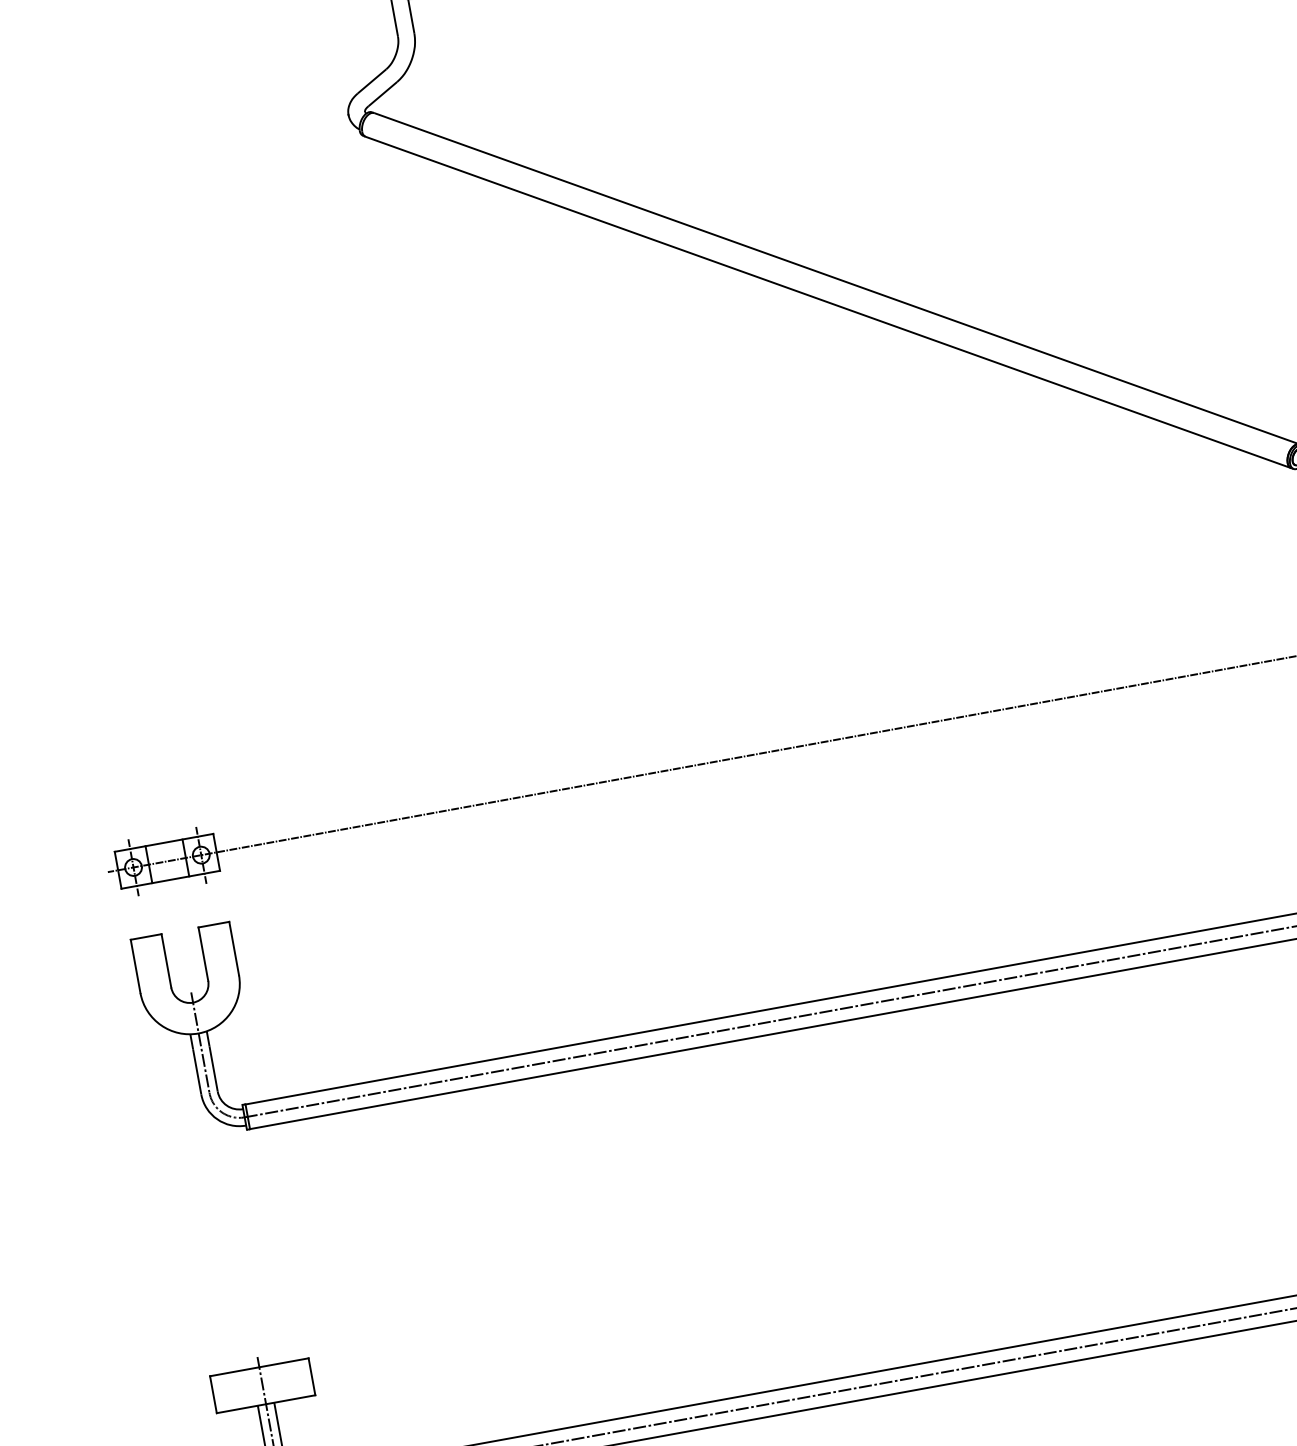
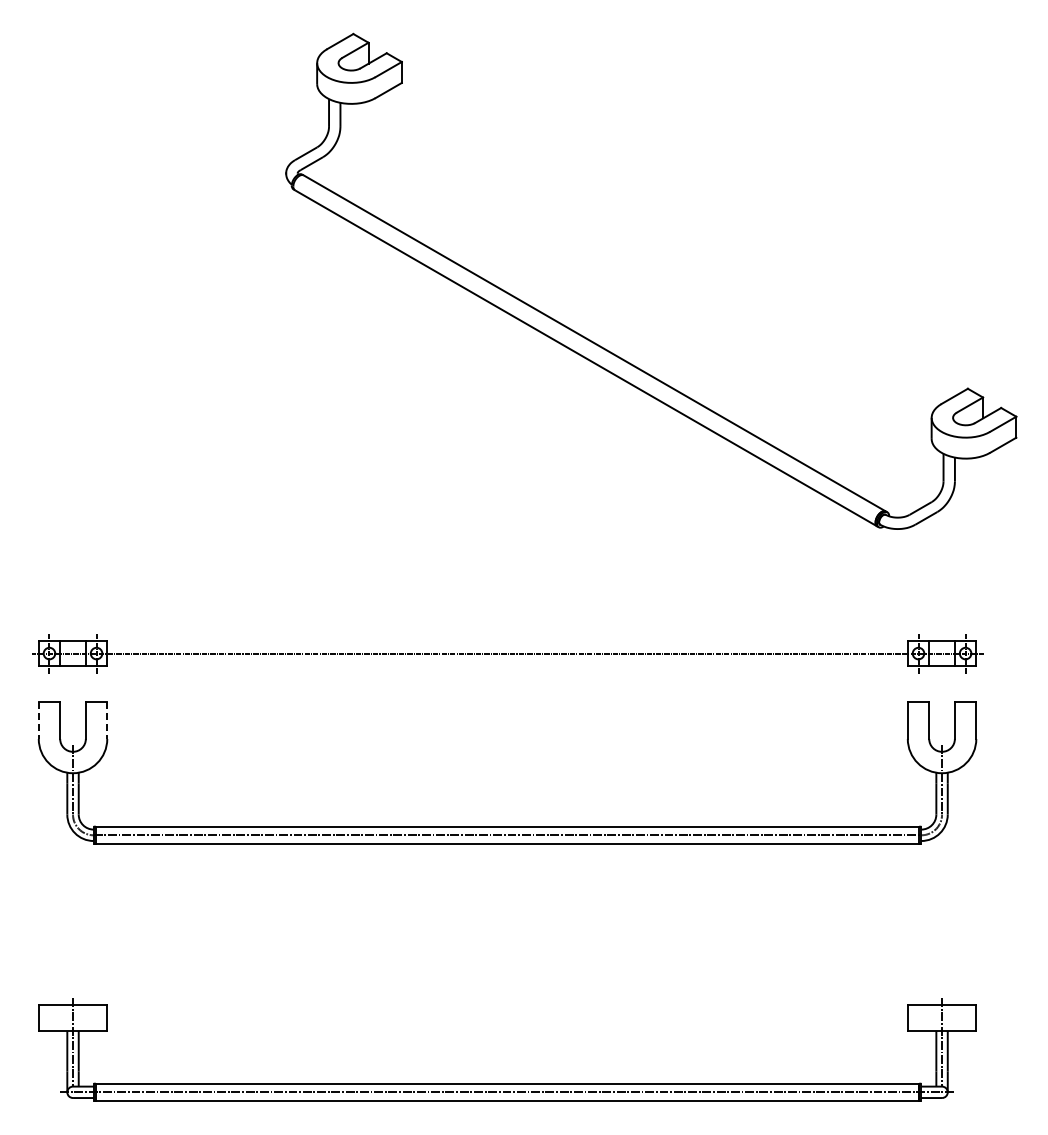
line: (234, 948) -> (107, 720), solid -> dashed
line: (135, 966) -> (38, 720), solid -> dashed

